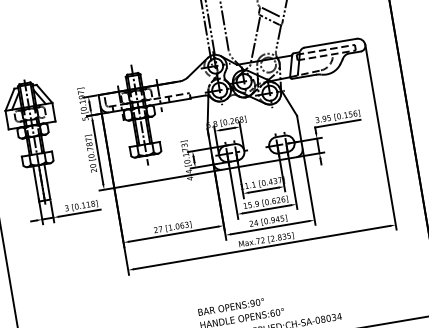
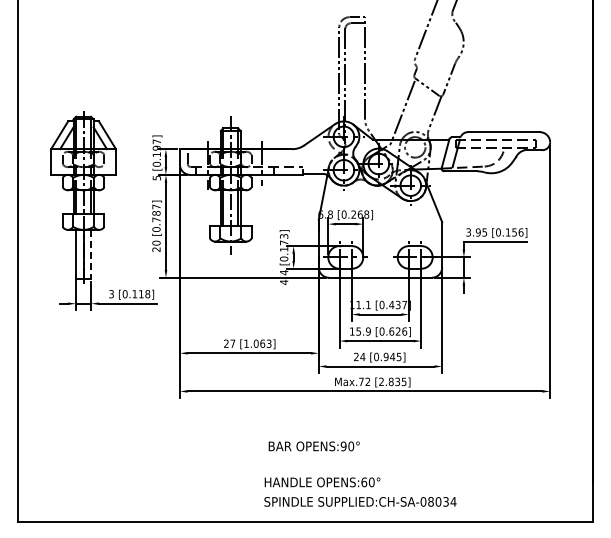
line: (270, 11) -> (430, 76), removed
line: (47, 182) -> (91, 254), solid -> dashed
text: (230, 307) -> (313, 446), moved

